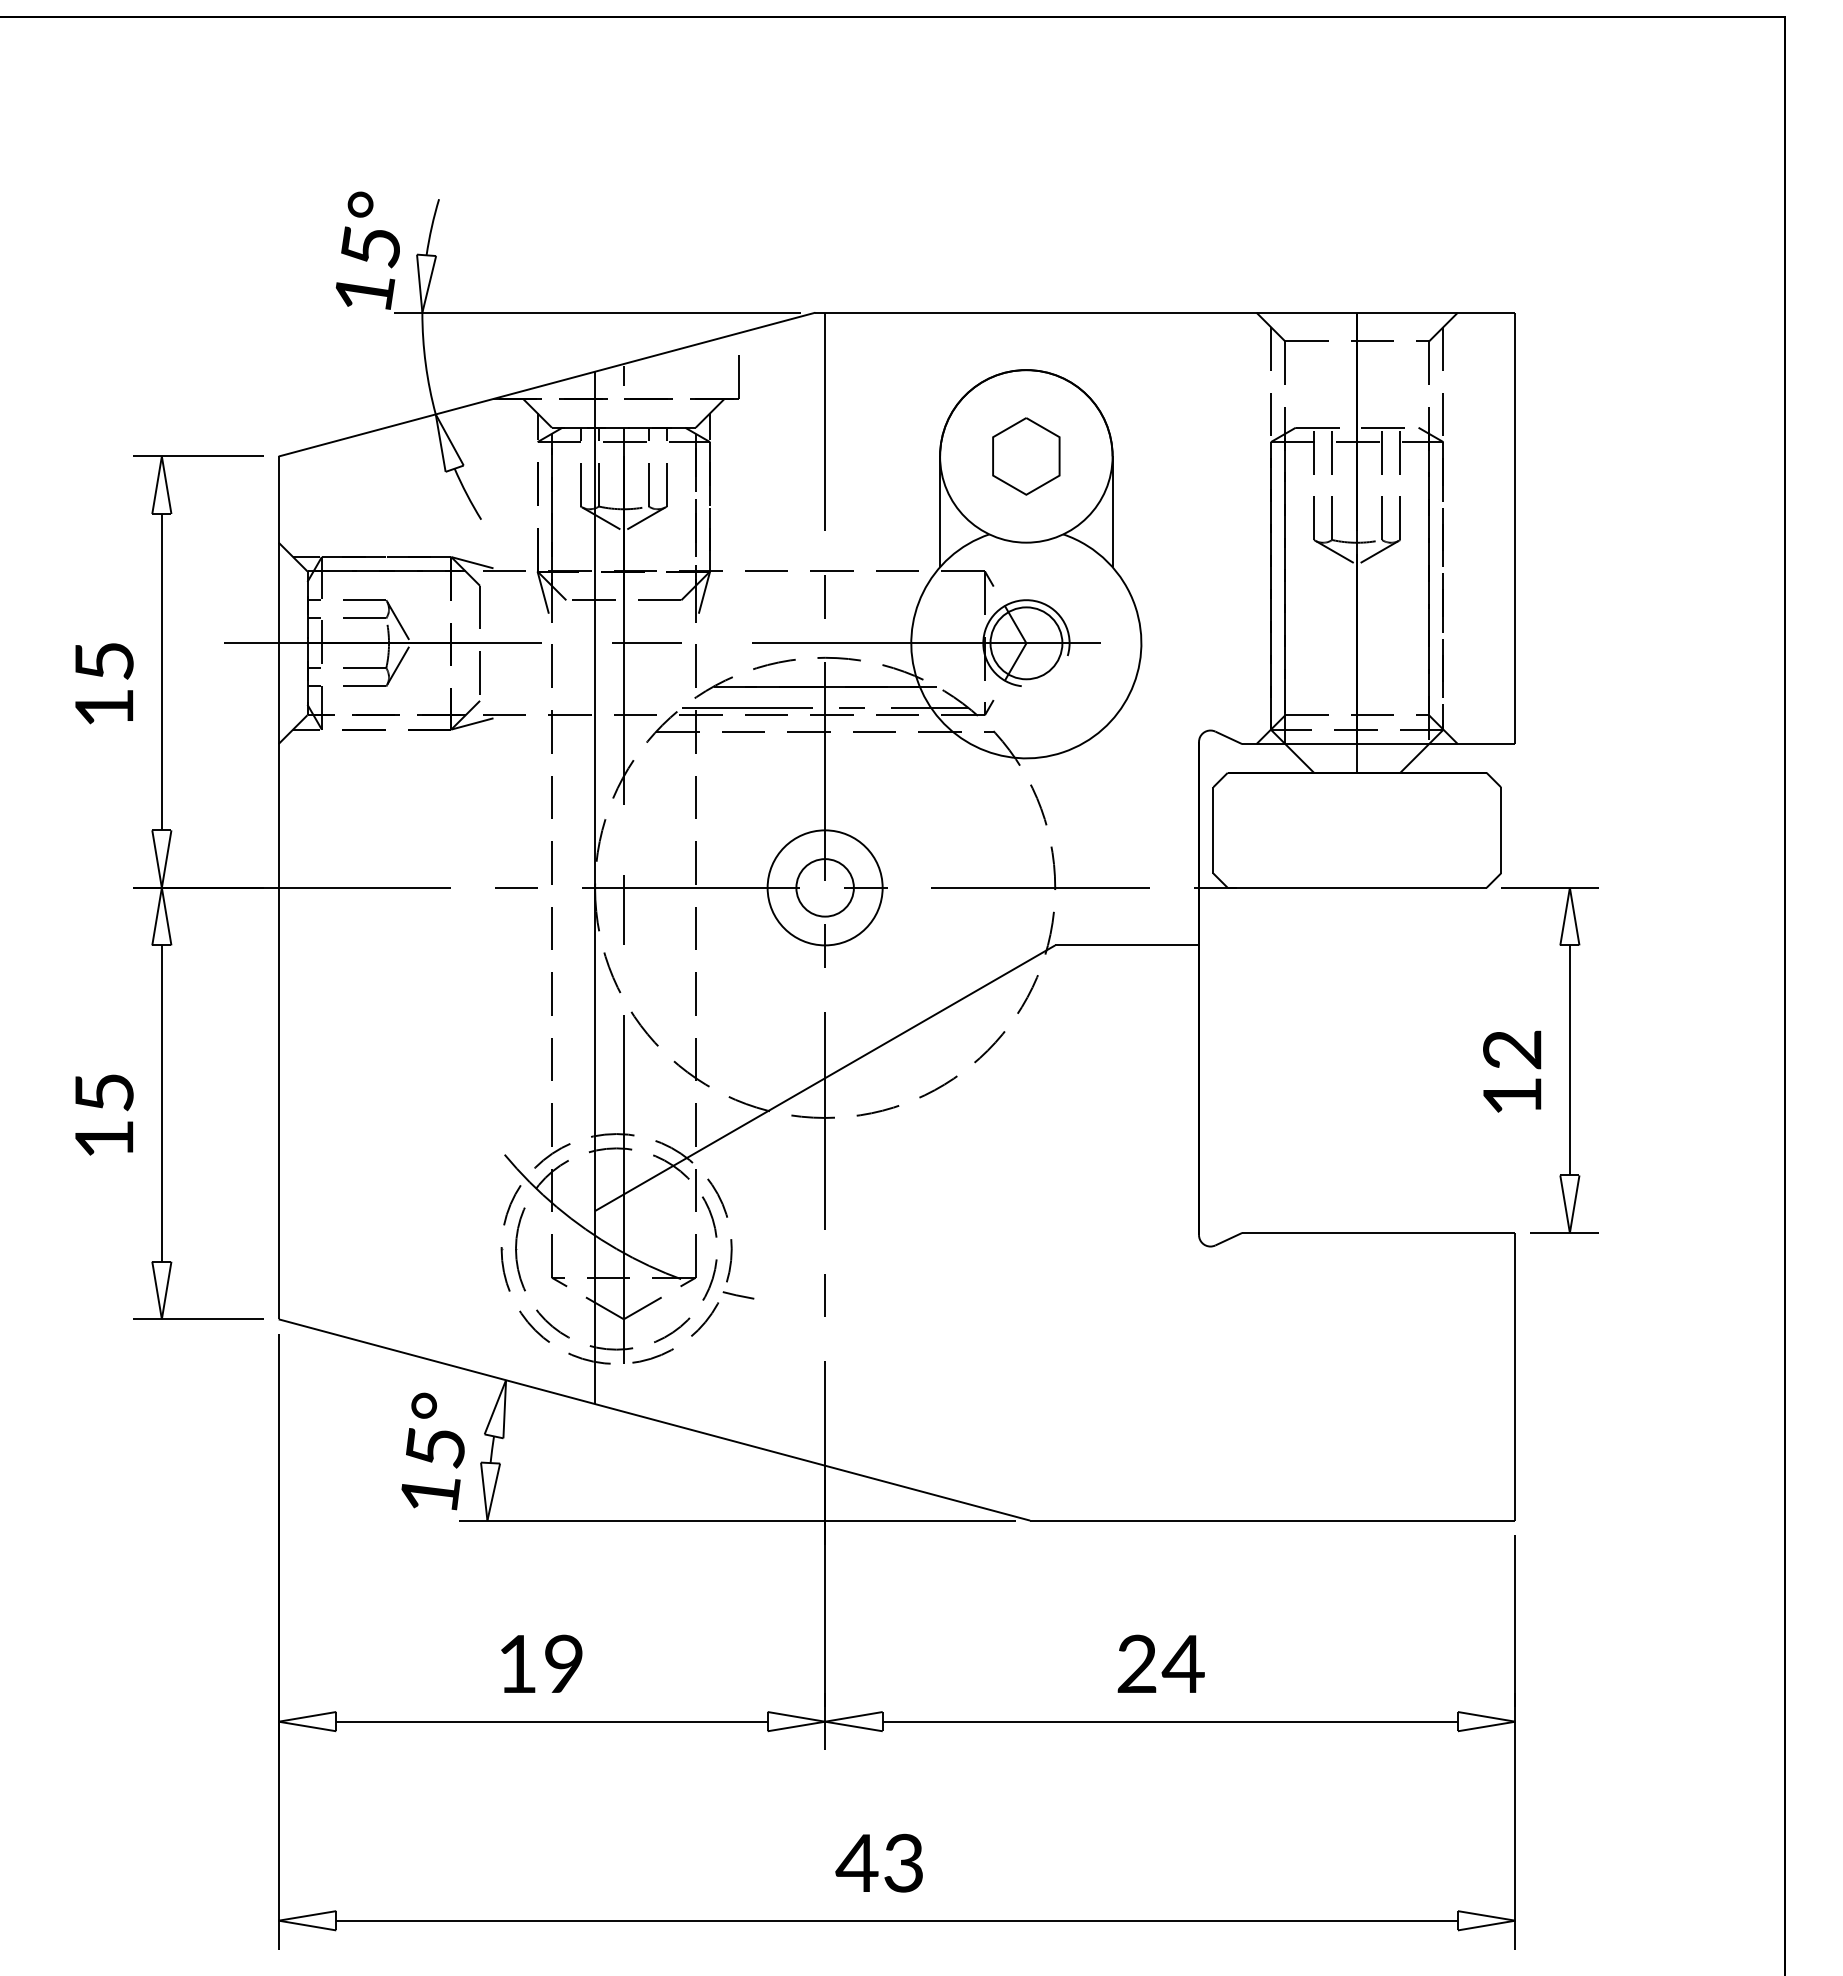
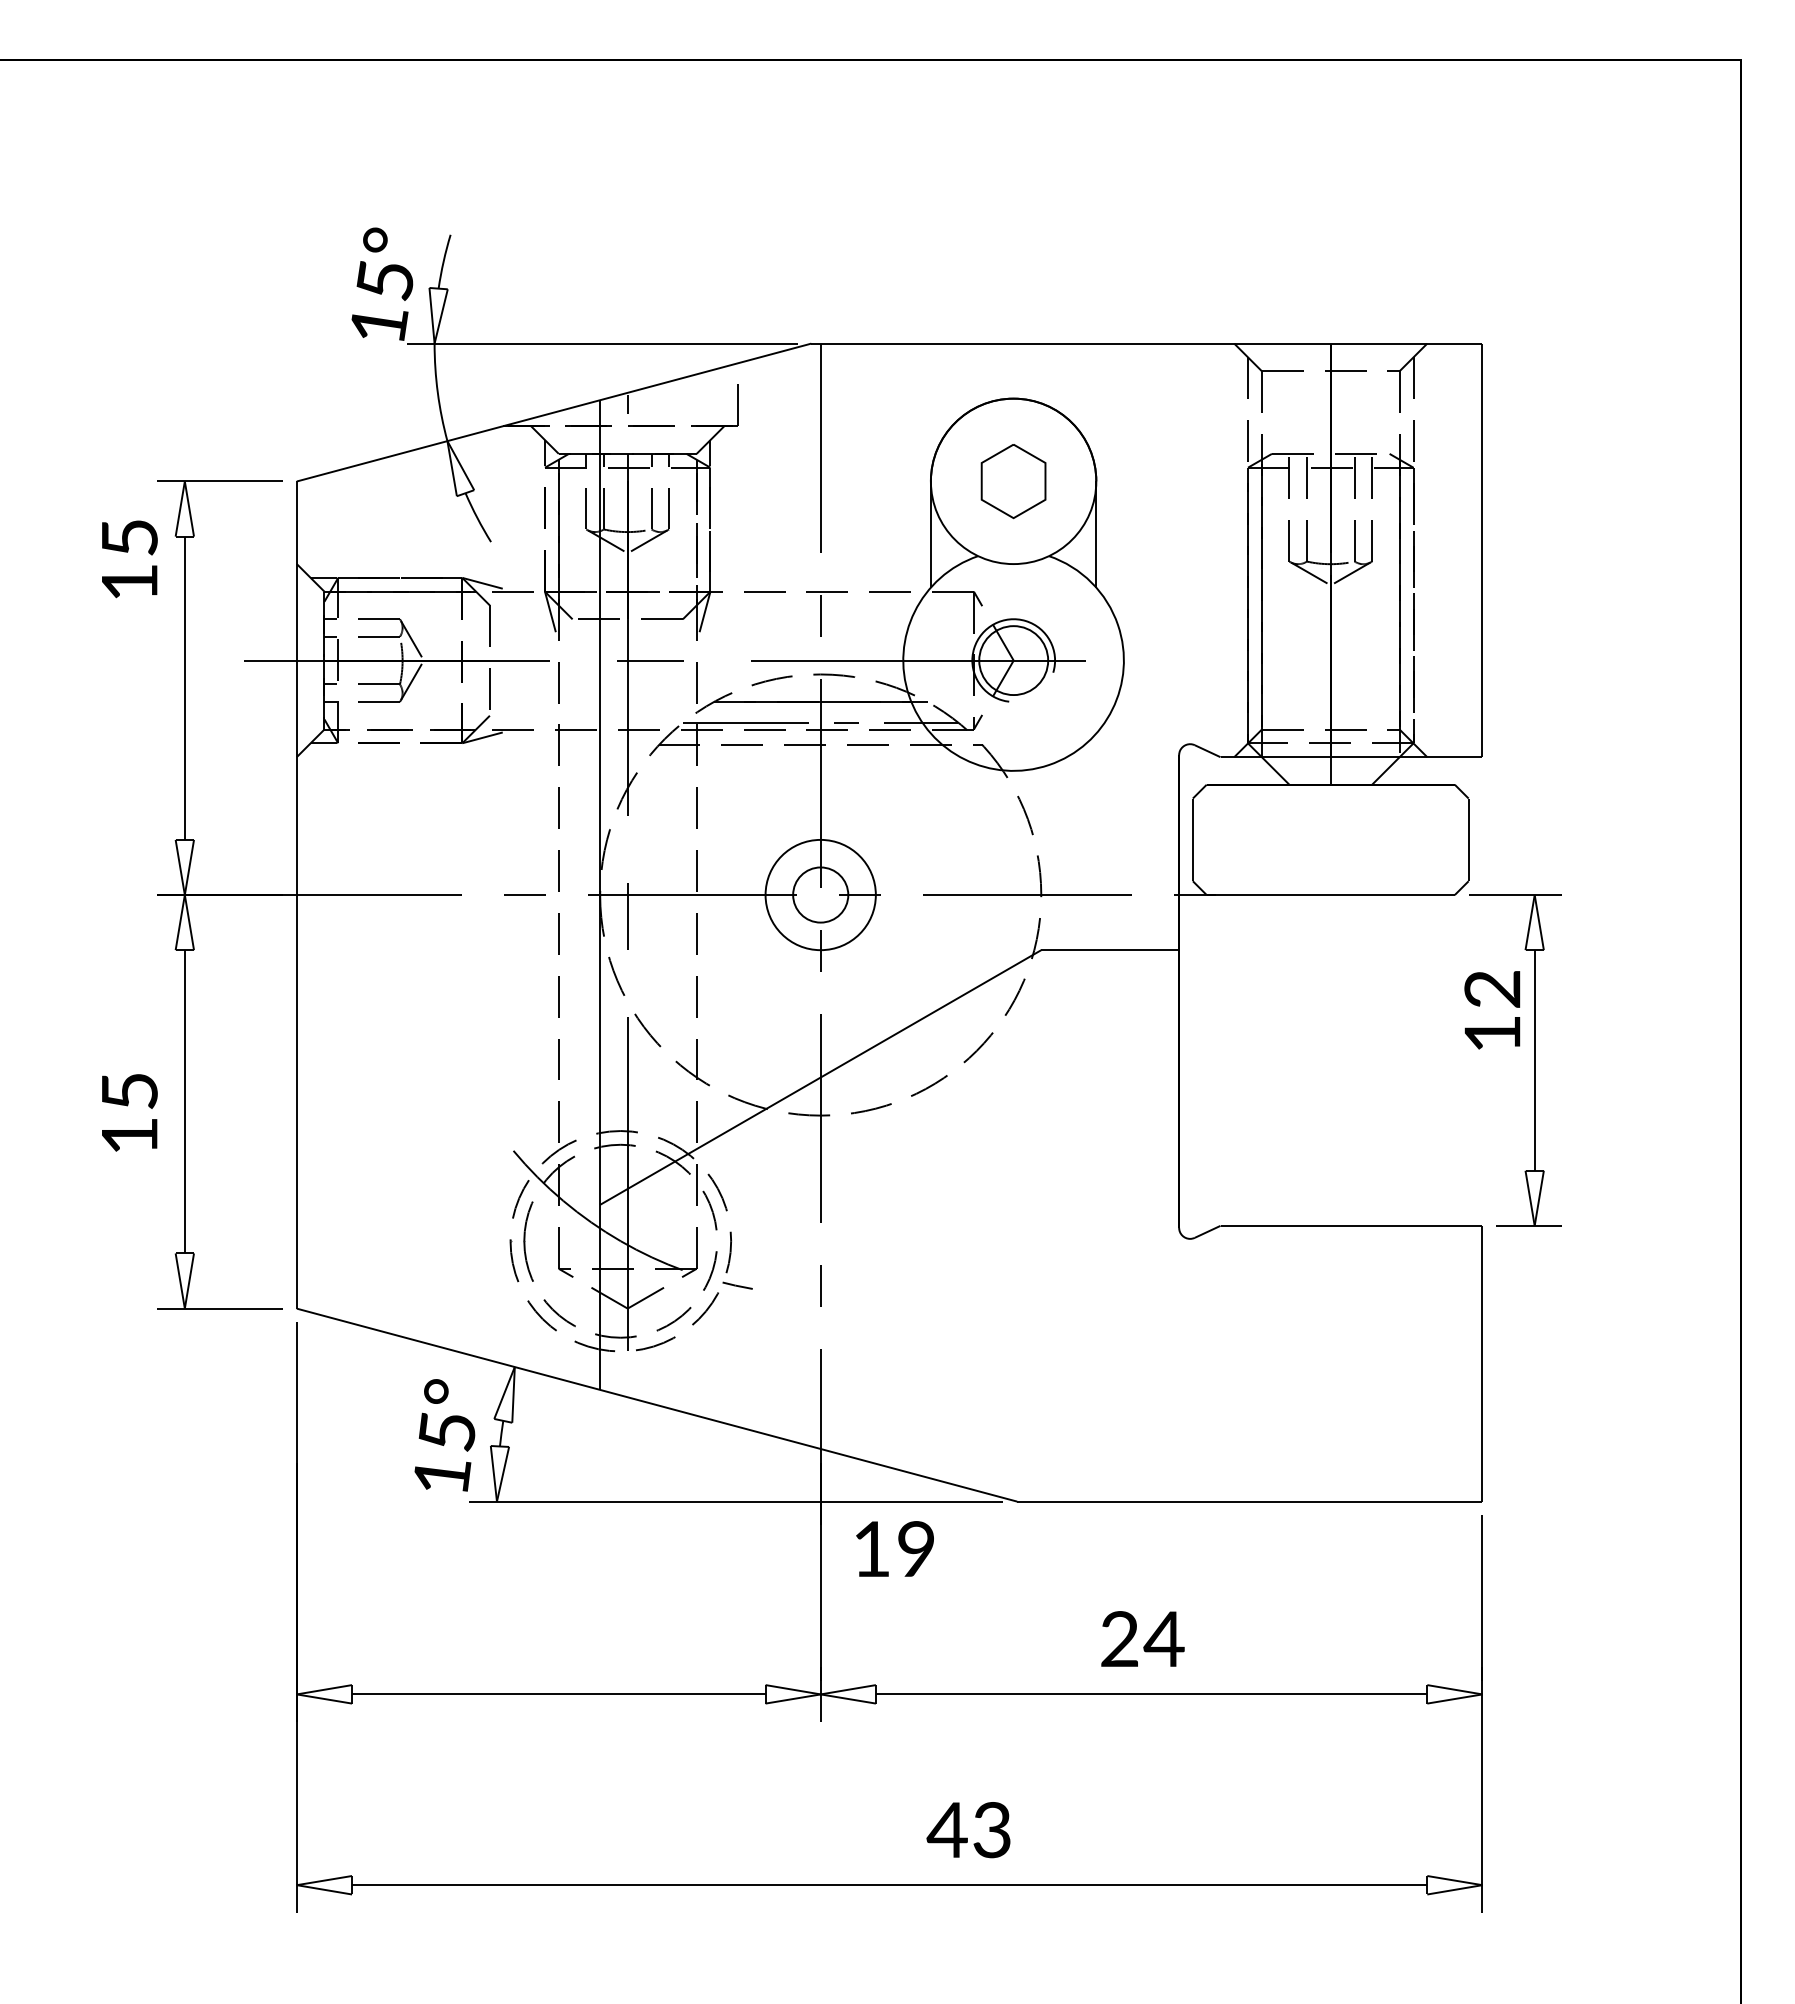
text: (104, 683) -> (129, 559), moved
text: (1512, 1071) -> (1492, 1010), moved
text: (541, 1663) -> (894, 1548), moved
text: (879, 1863) -> (968, 1830), moved

